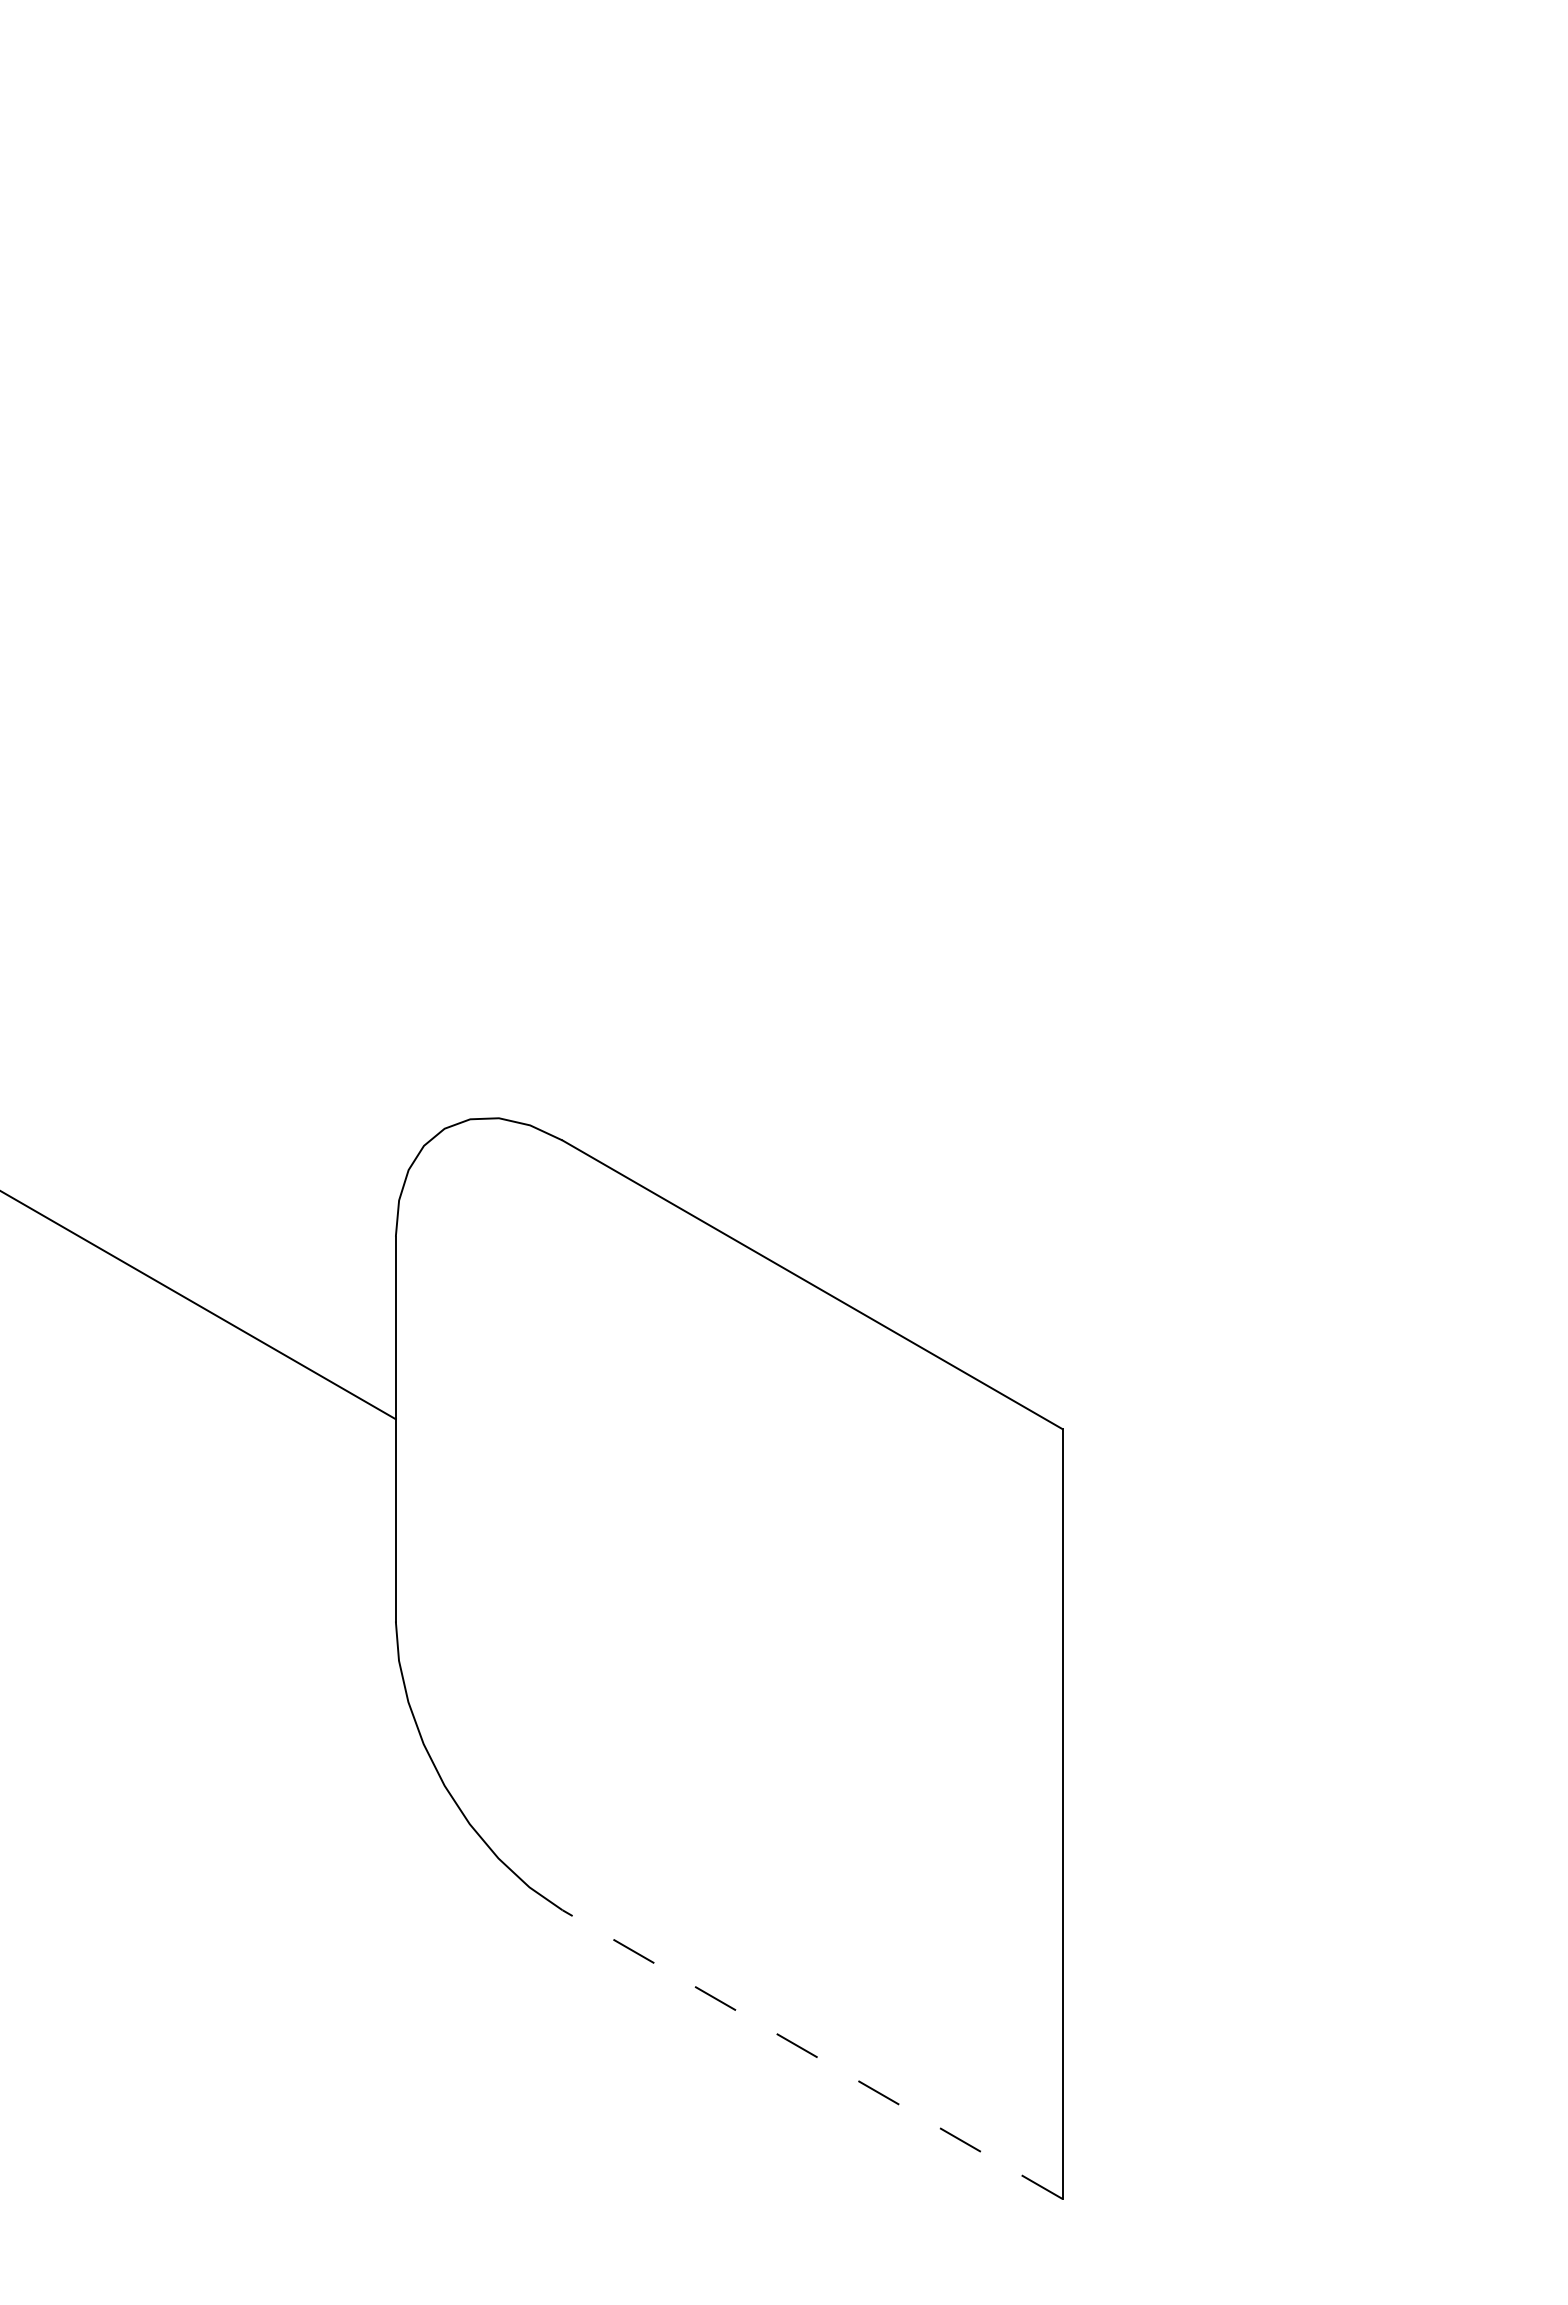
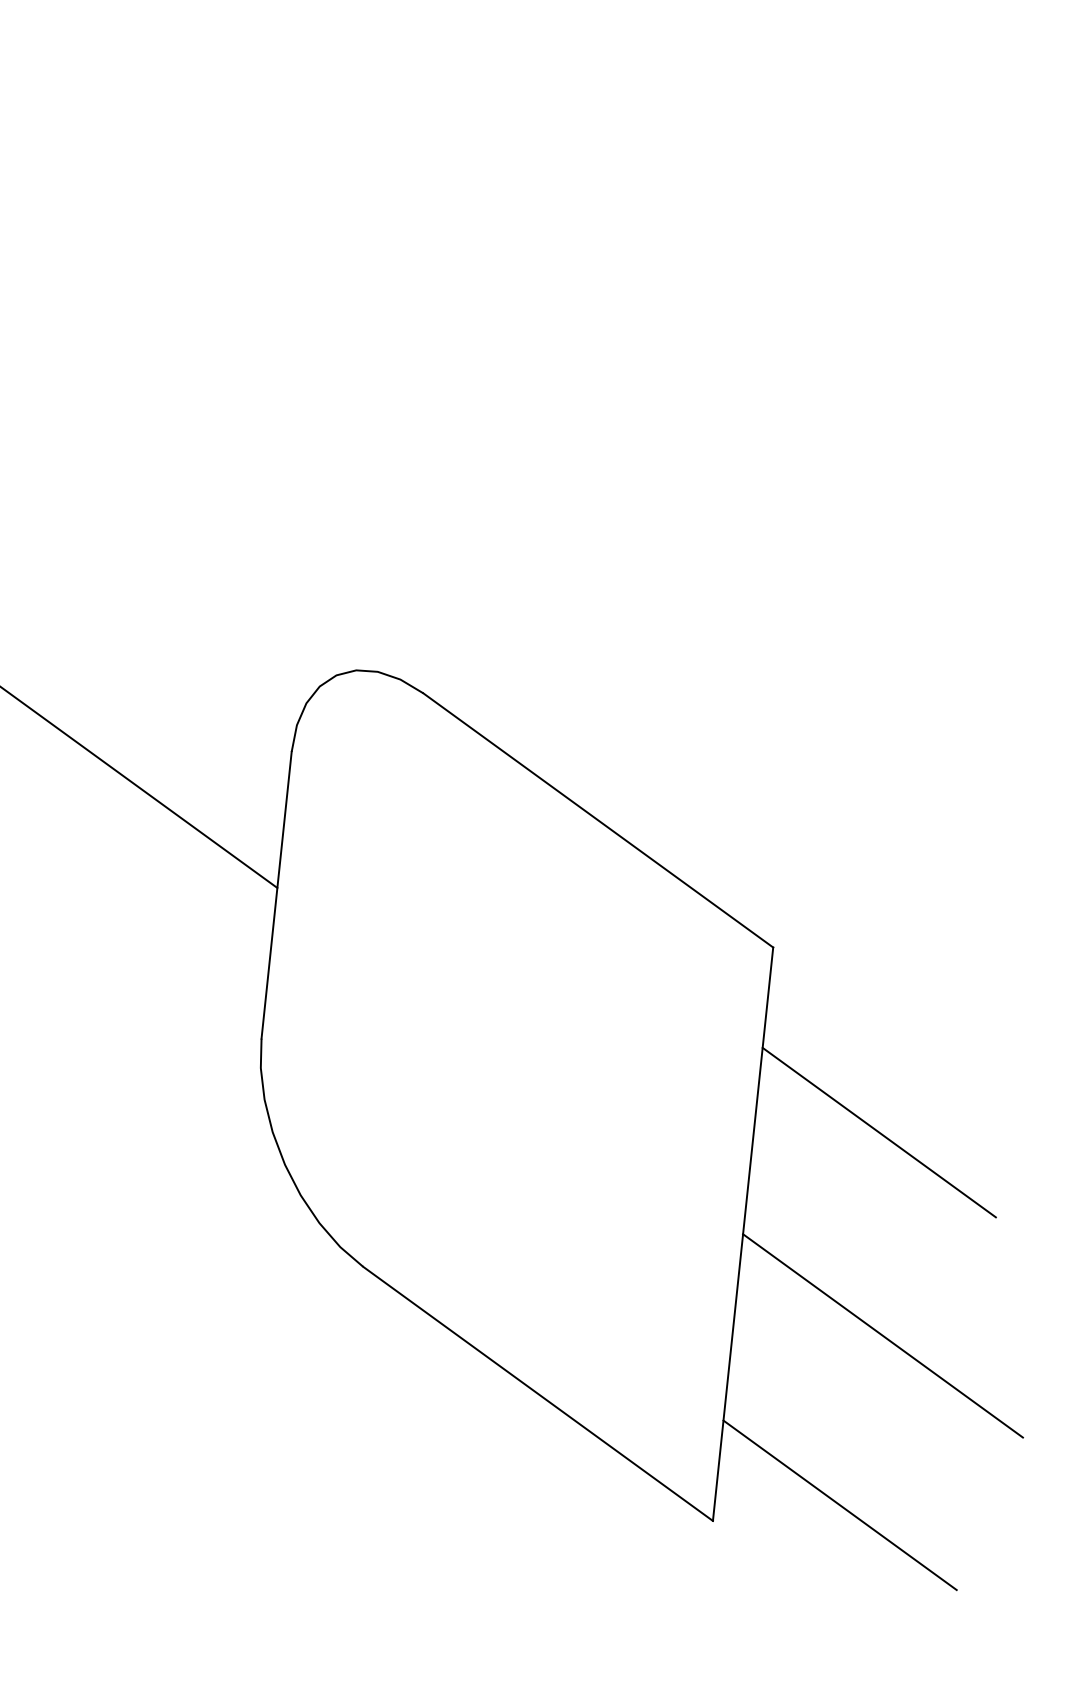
line: (1228, 1659) -> (878, 1132), added
line: (1262, 1929) -> (883, 1335), added
line: (812, 2054) -> (538, 1393), dashed -> solid
line: (1228, 2160) -> (839, 1505), added

